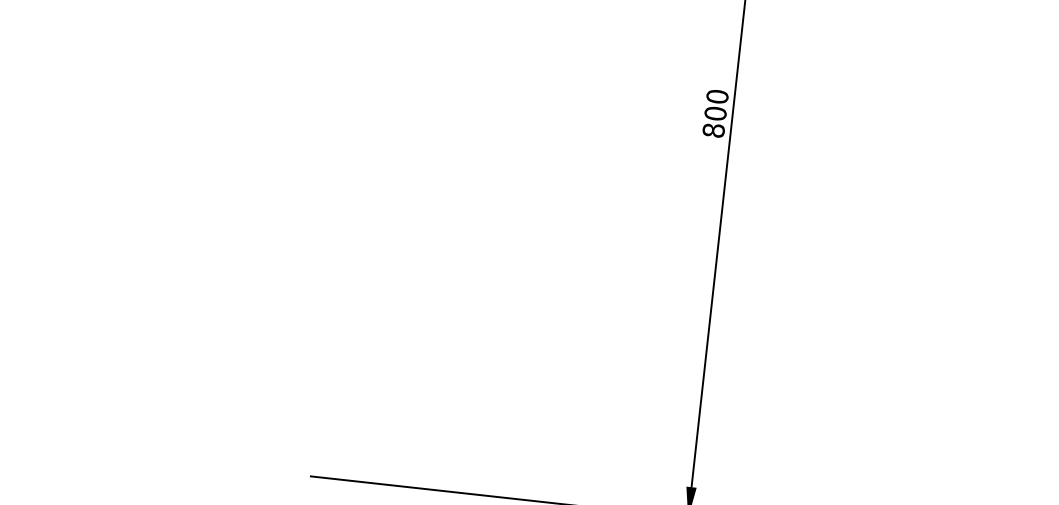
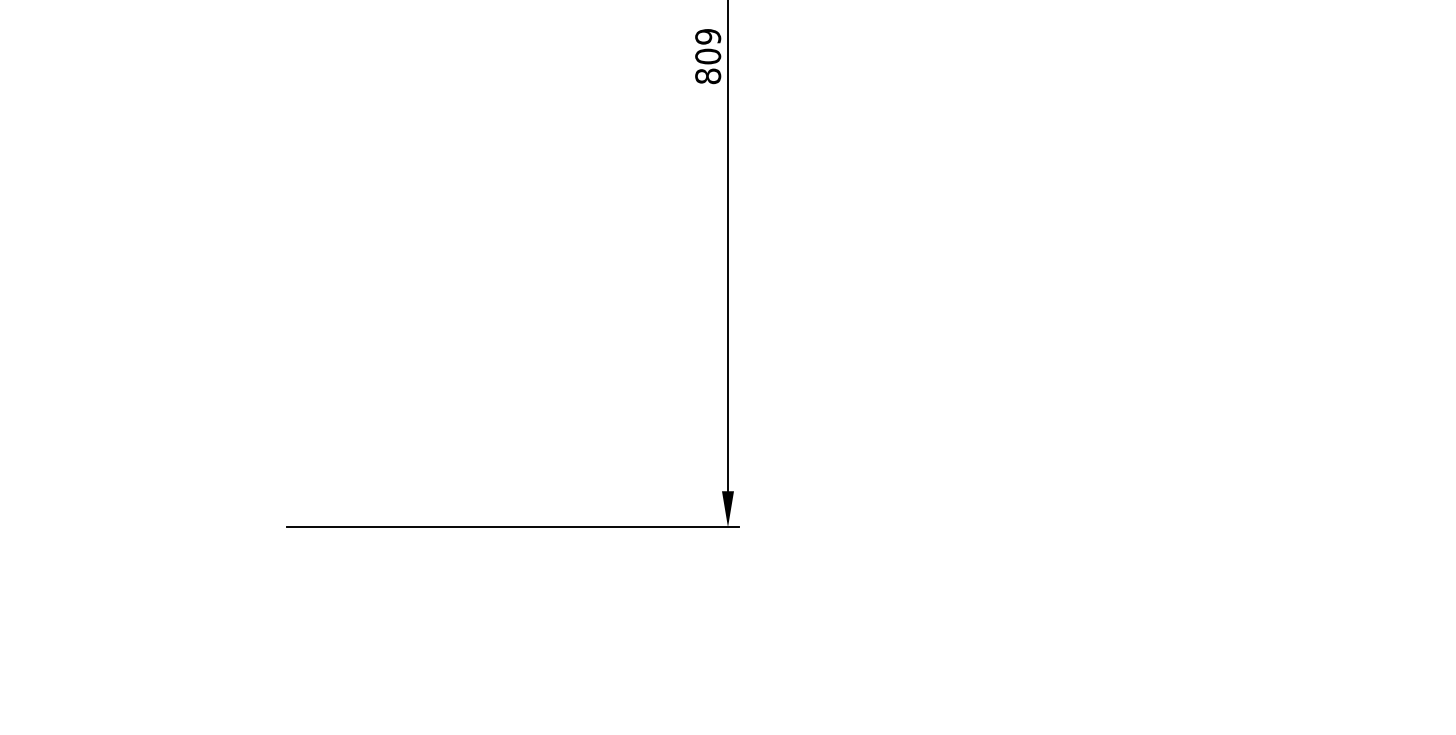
text: (717, 96) -> (708, 36), 800 -> 809

